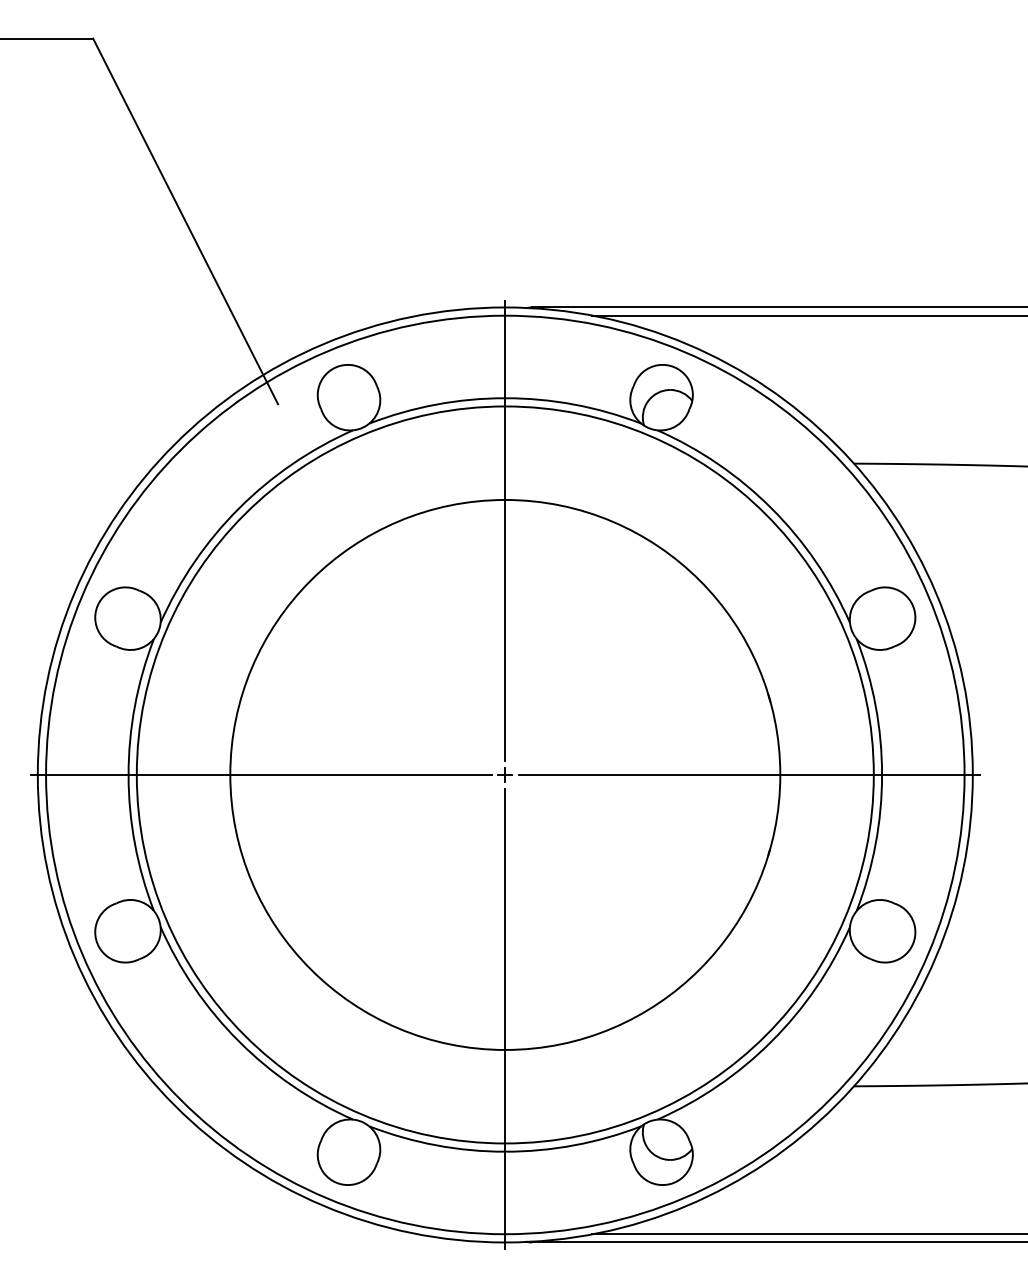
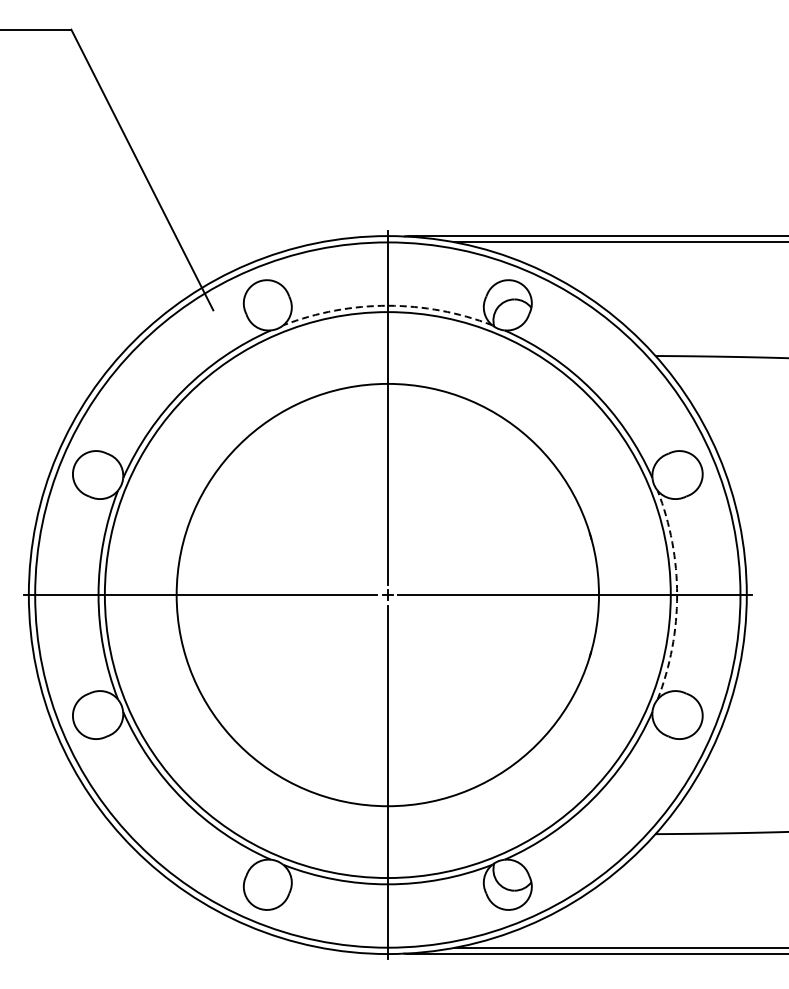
arc: (504, 397) -> (387, 305), solid -> dashed
arc: (882, 775) -> (677, 595), solid -> dashed

